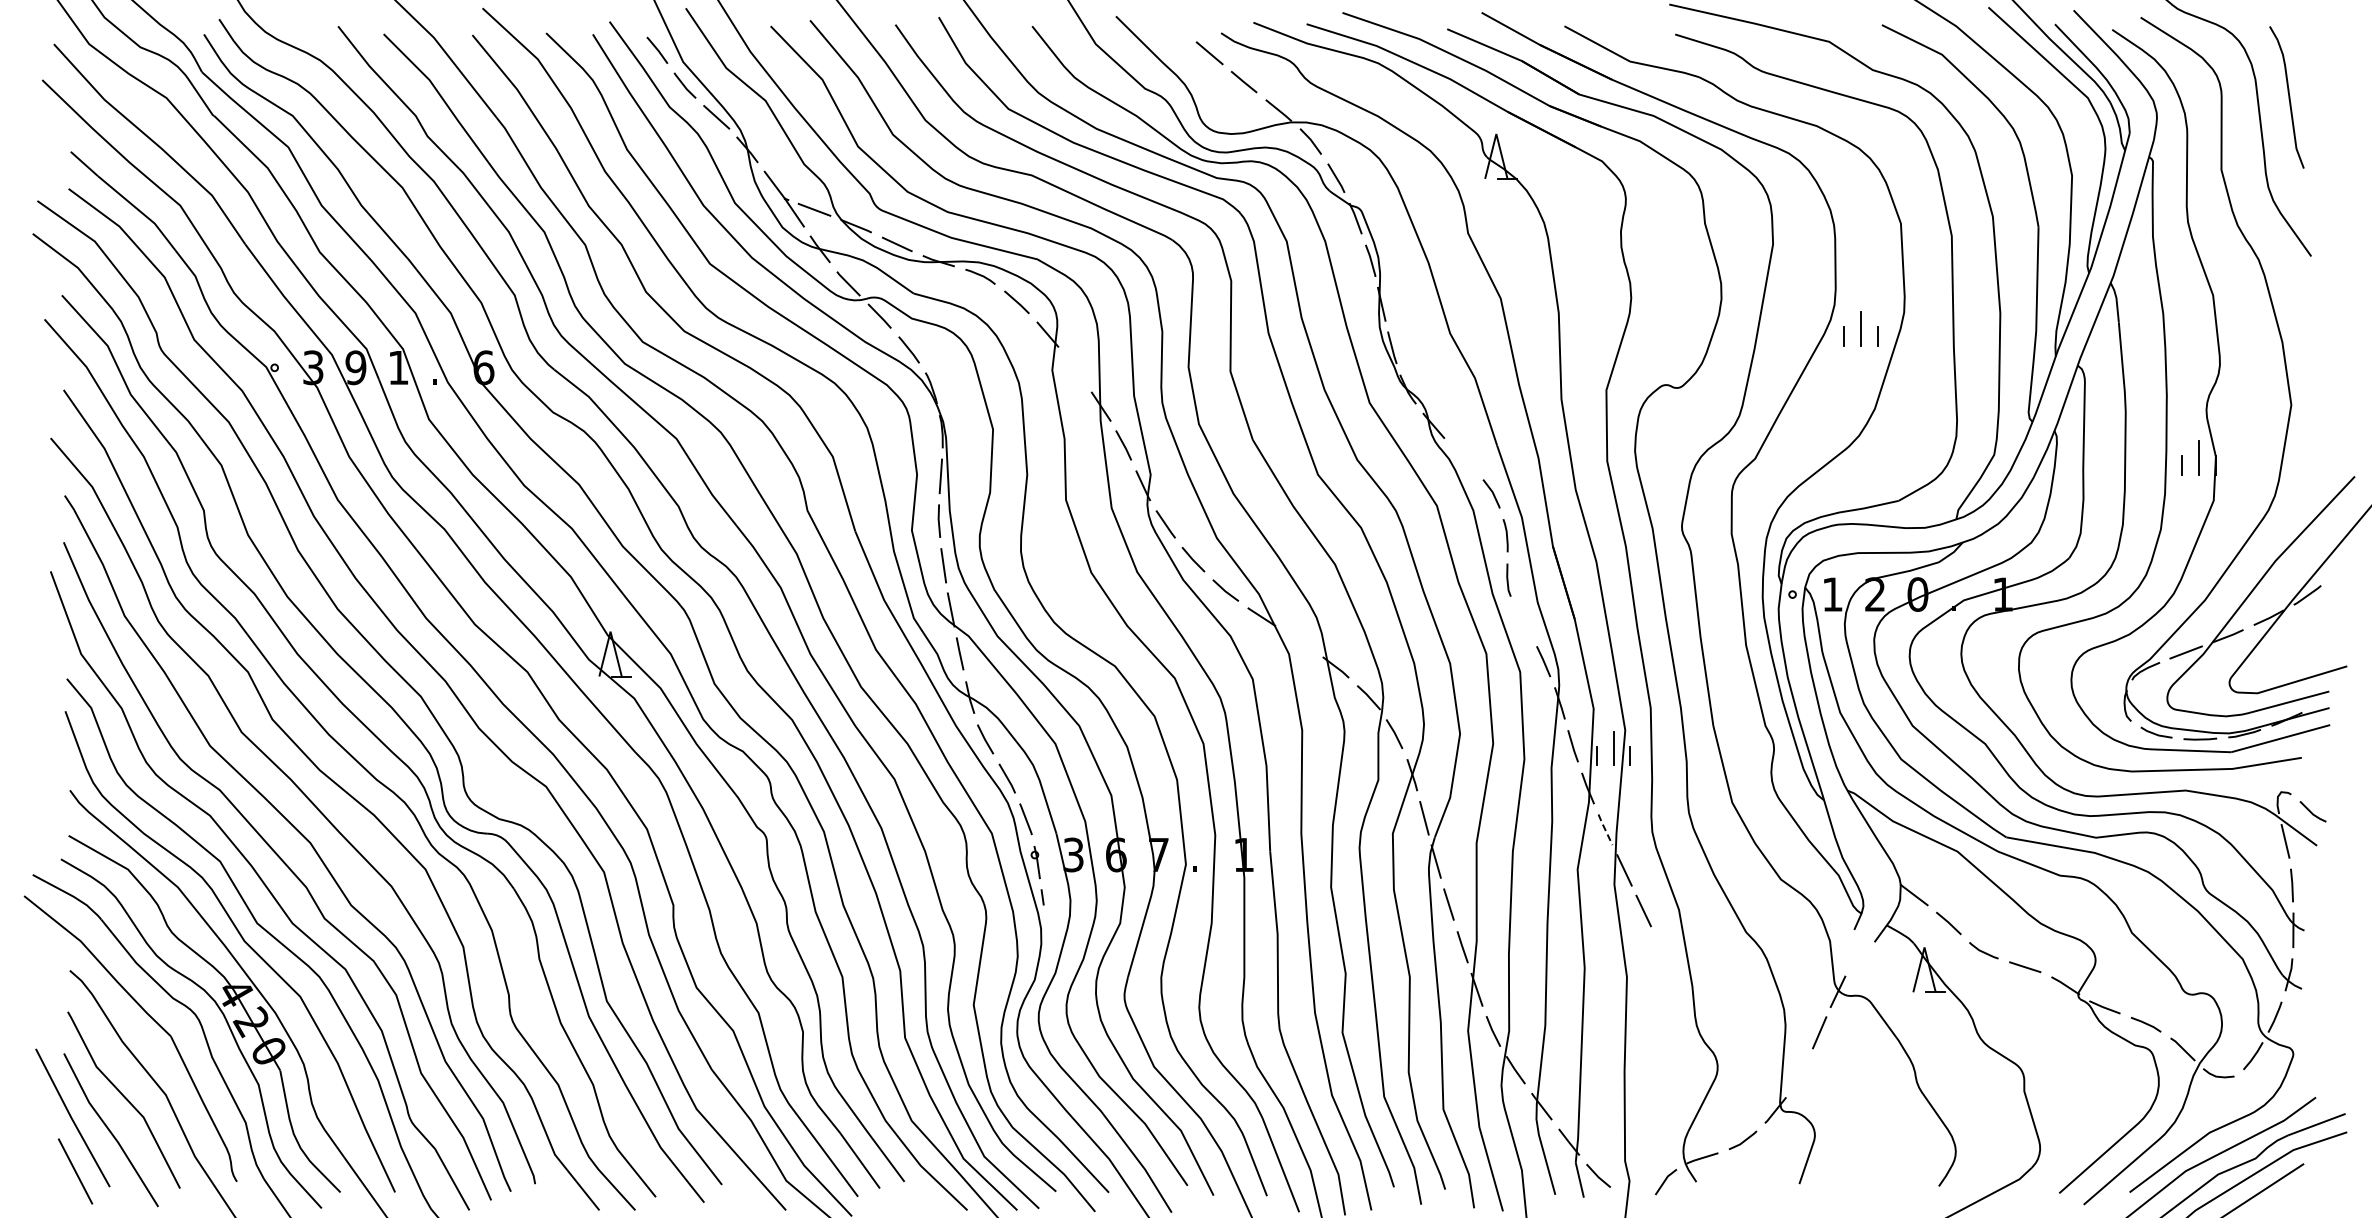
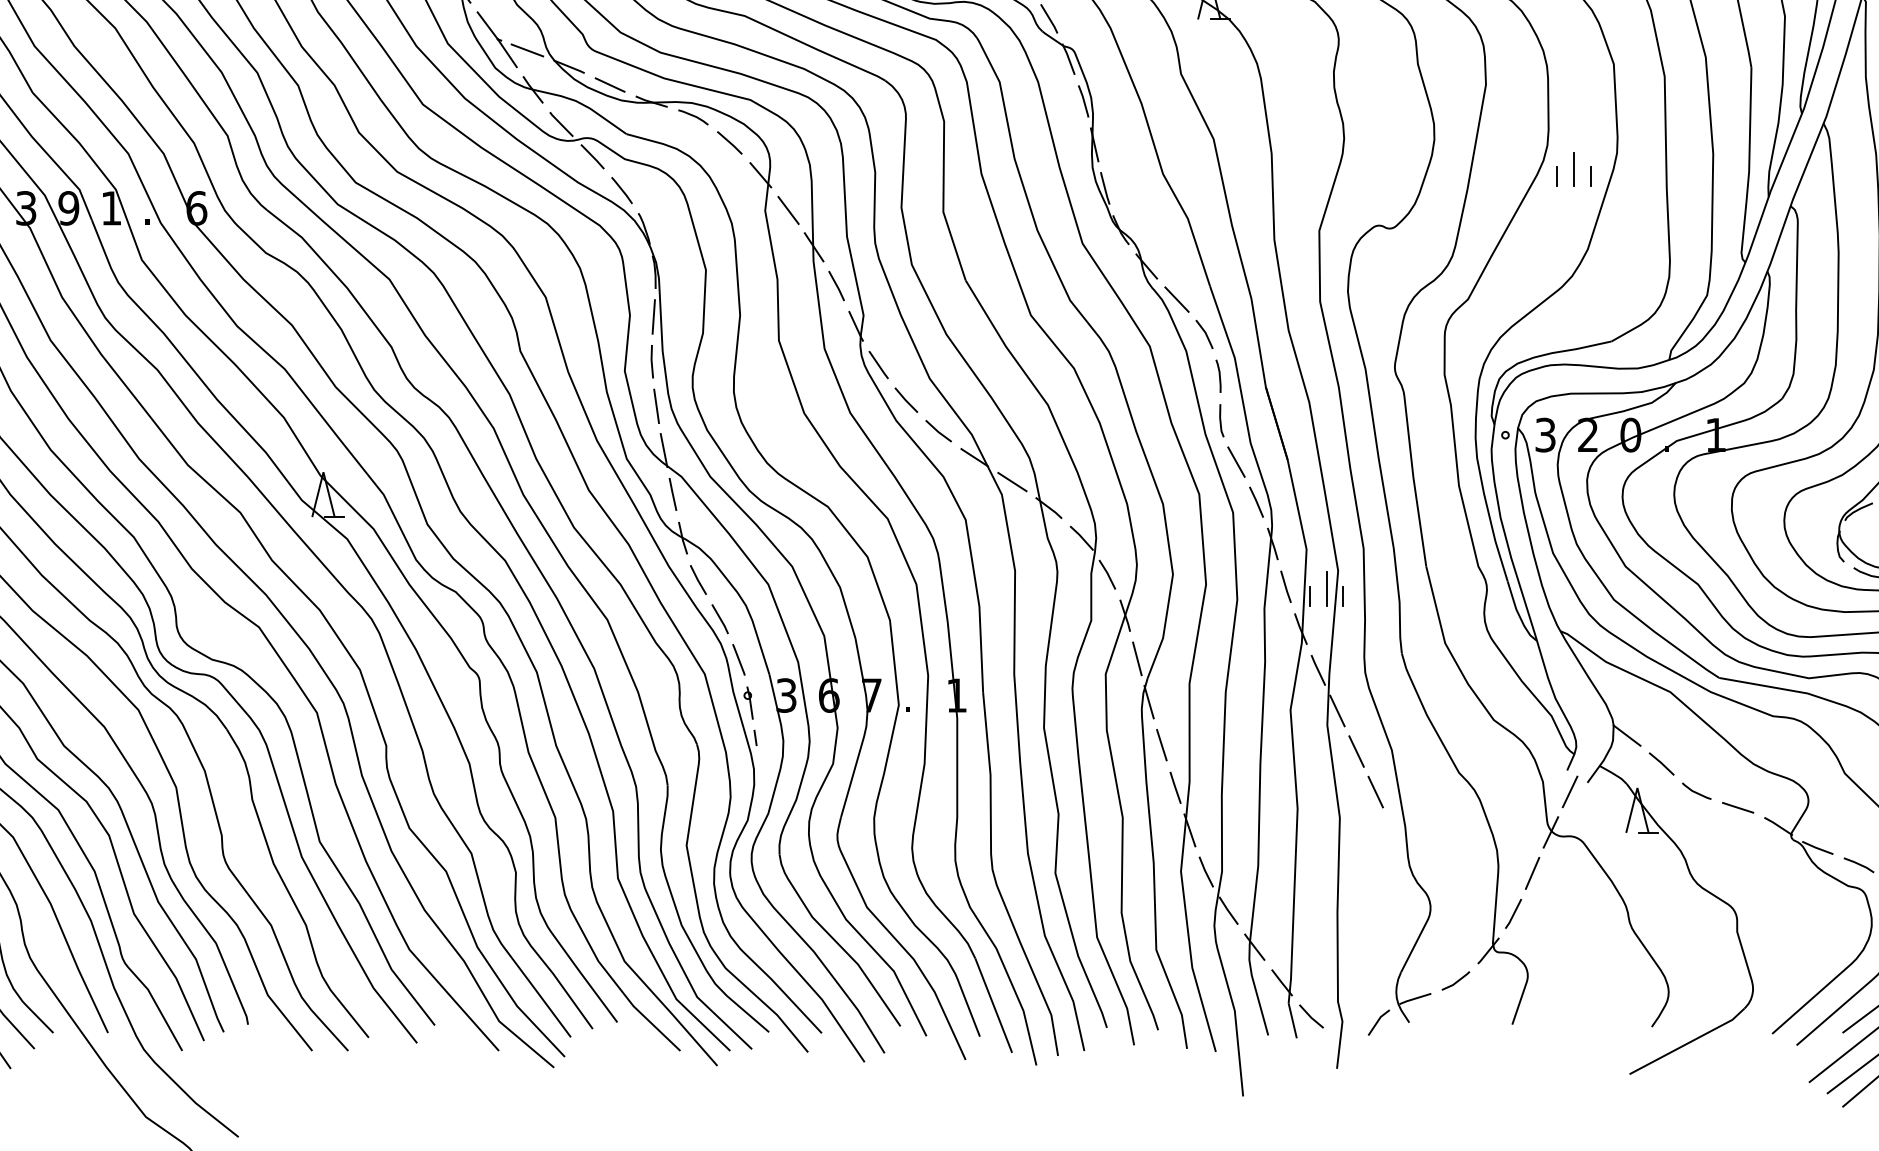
line: (1075, 369) -> (788, 210), added
line: (1463, 458) -> (1176, 299), added
text: (1832, 594) -> (1545, 435), 1 -> 3
line: (1523, 621) -> (1236, 462), added
line: (1299, 641) -> (1012, 482), added
line: (1604, 829) -> (1317, 670), dashed -> solid
line: (1662, 951) -> (1375, 792), added
line: (1856, 951) -> (1569, 792), added
line: (1800, 1073) -> (1513, 914), added

